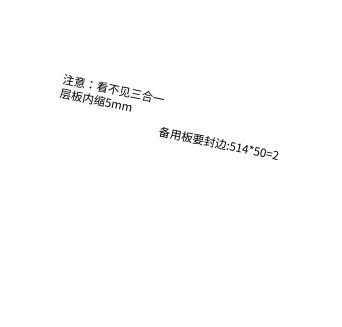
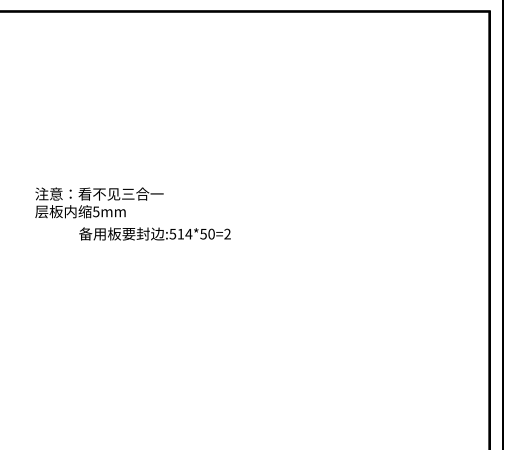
text: (218, 143) -> (154, 233), moved

